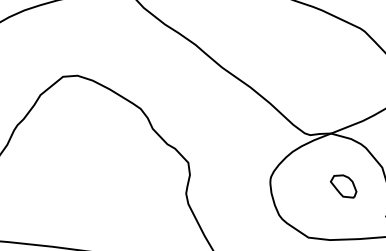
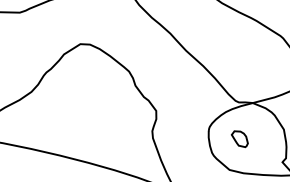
part: (343, 187) -> (239, 139), moved

